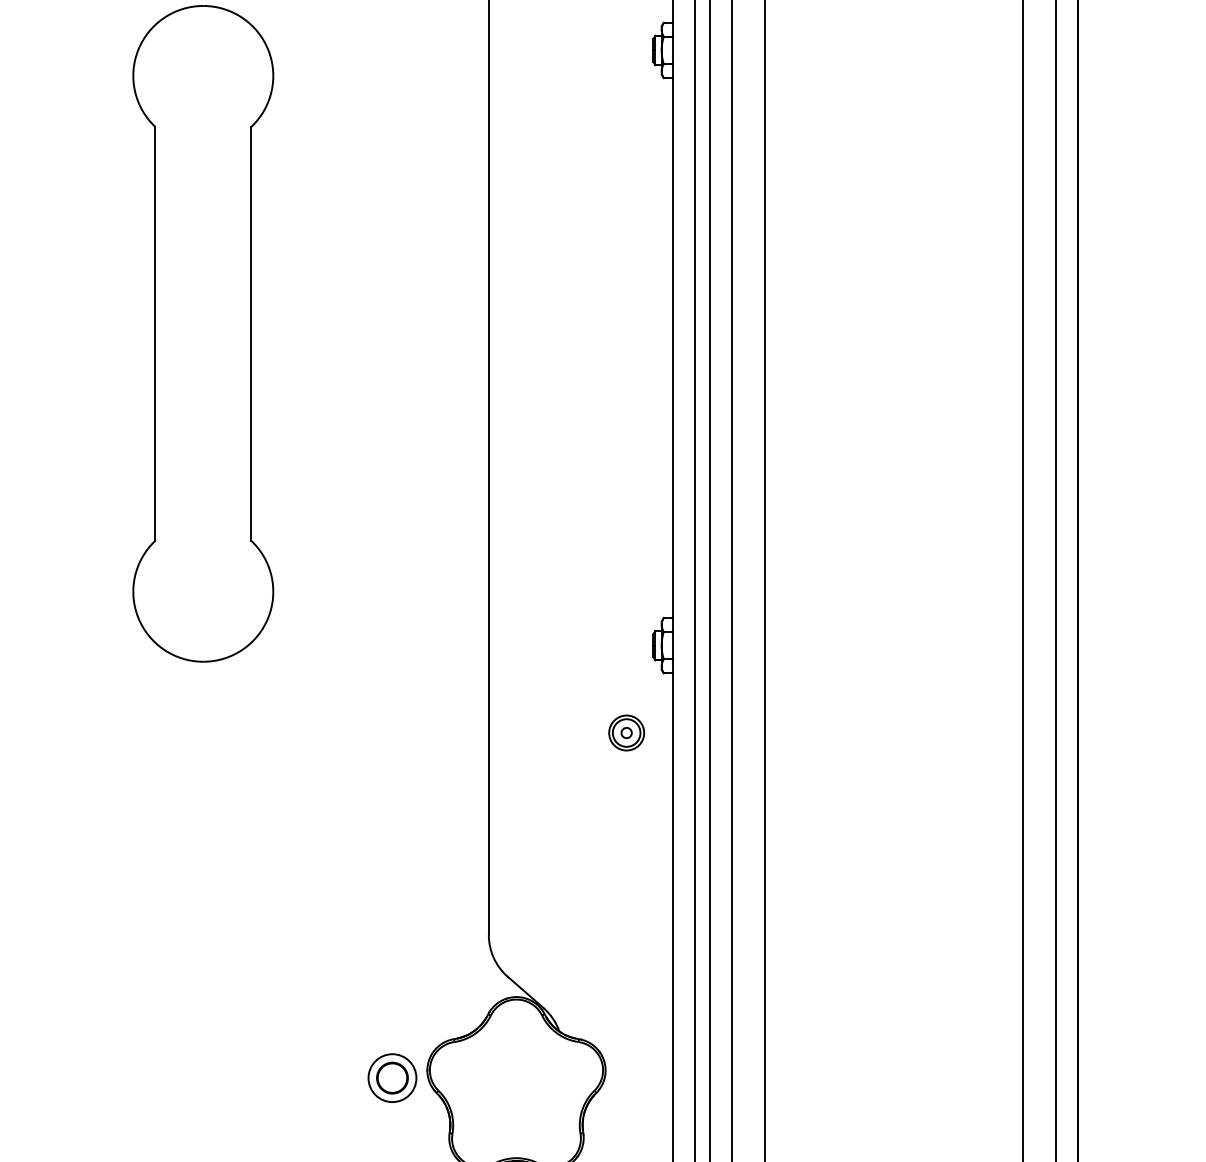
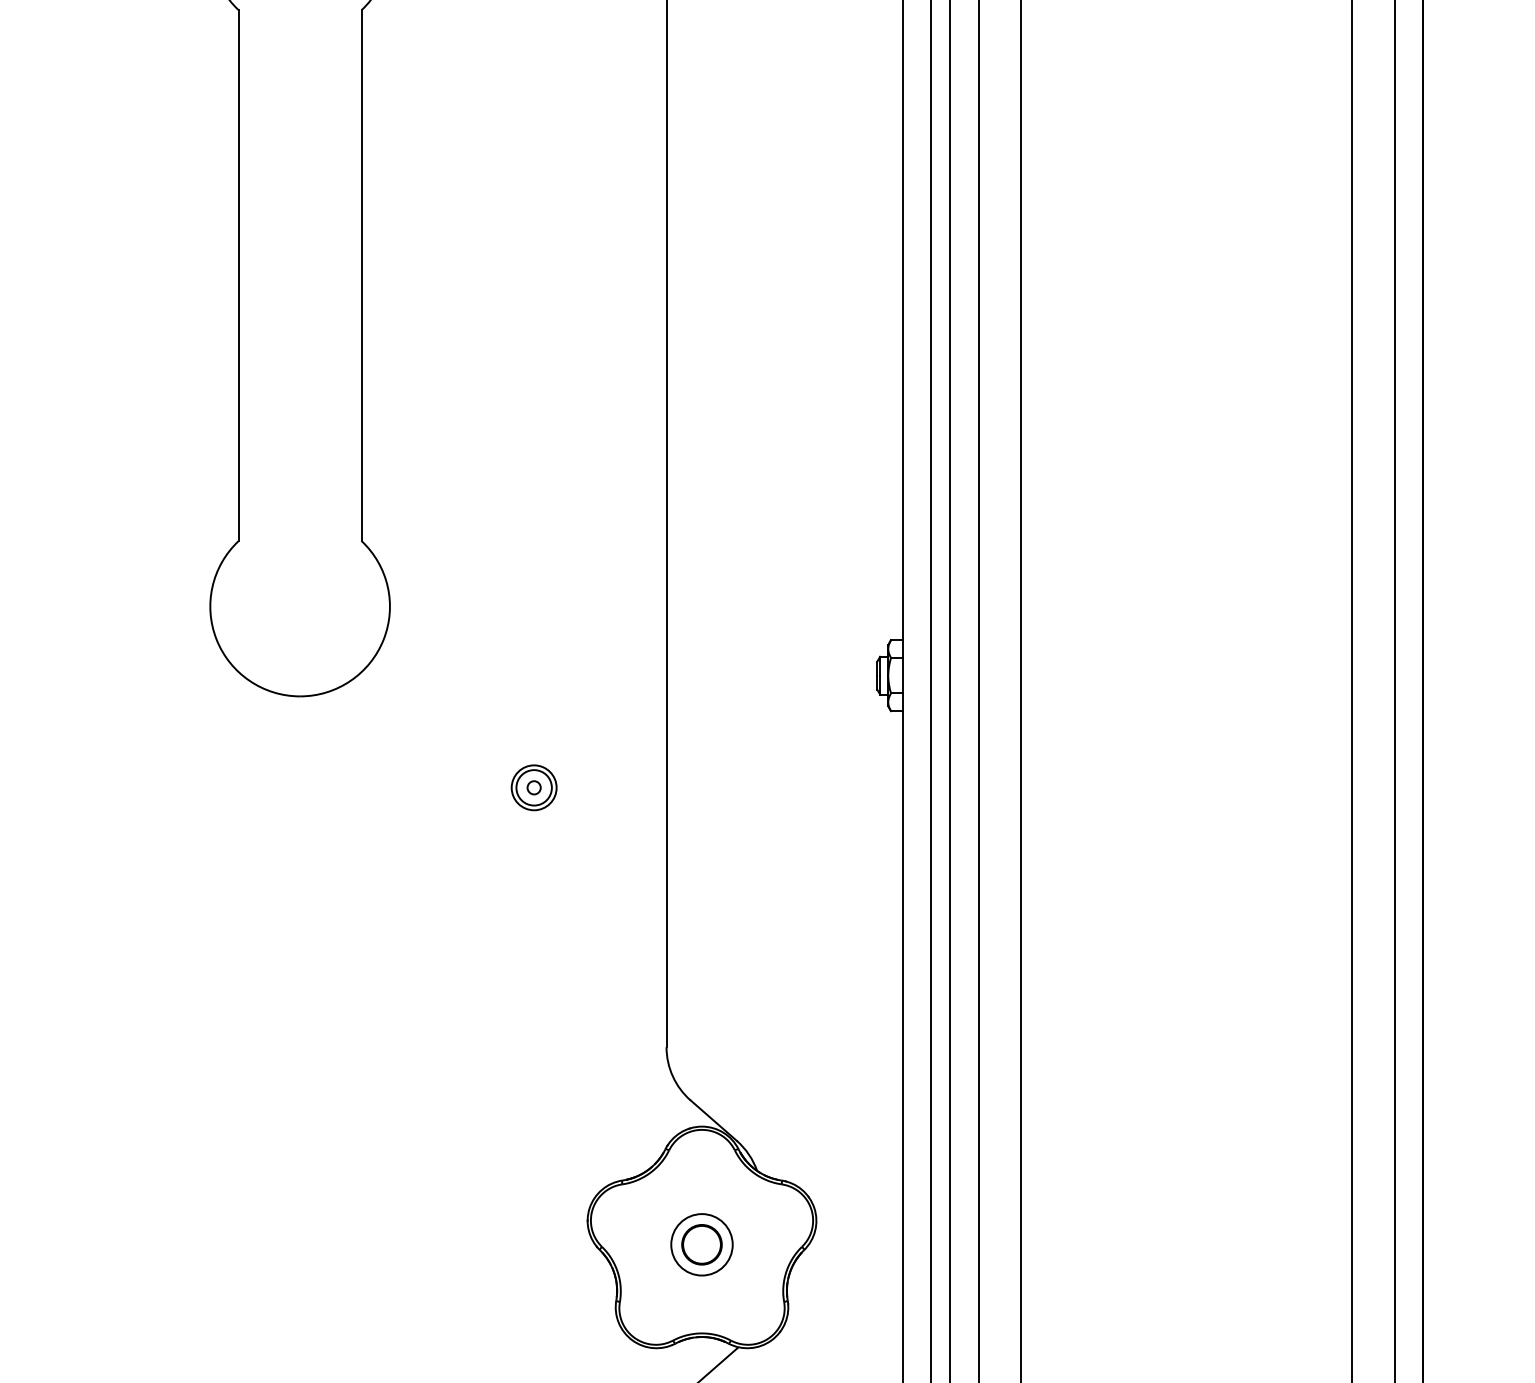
part: (626, 732) -> (533, 787), moved
part: (392, 1077) -> (702, 1243), moved

